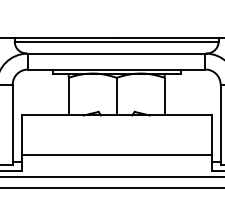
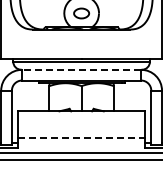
line: (116, 53) -> (81, 69), solid -> dashed
line: (116, 154) -> (81, 137), solid -> dashed

